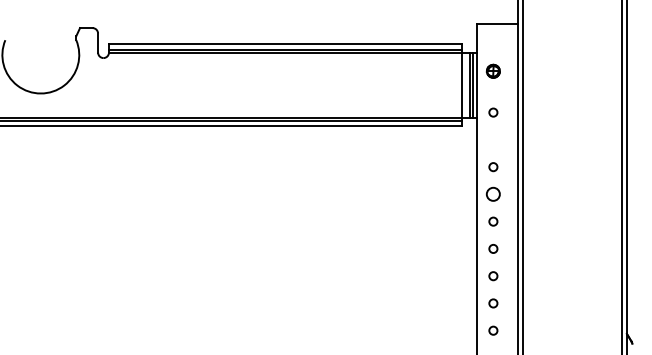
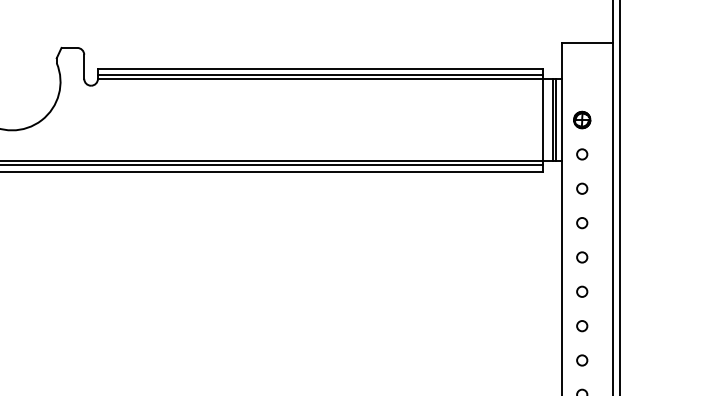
part: (493, 70) -> (582, 119), moved
circle: (493, 139) -> (582, 188), added
circle: (493, 194) -> (582, 257), size x0.62

